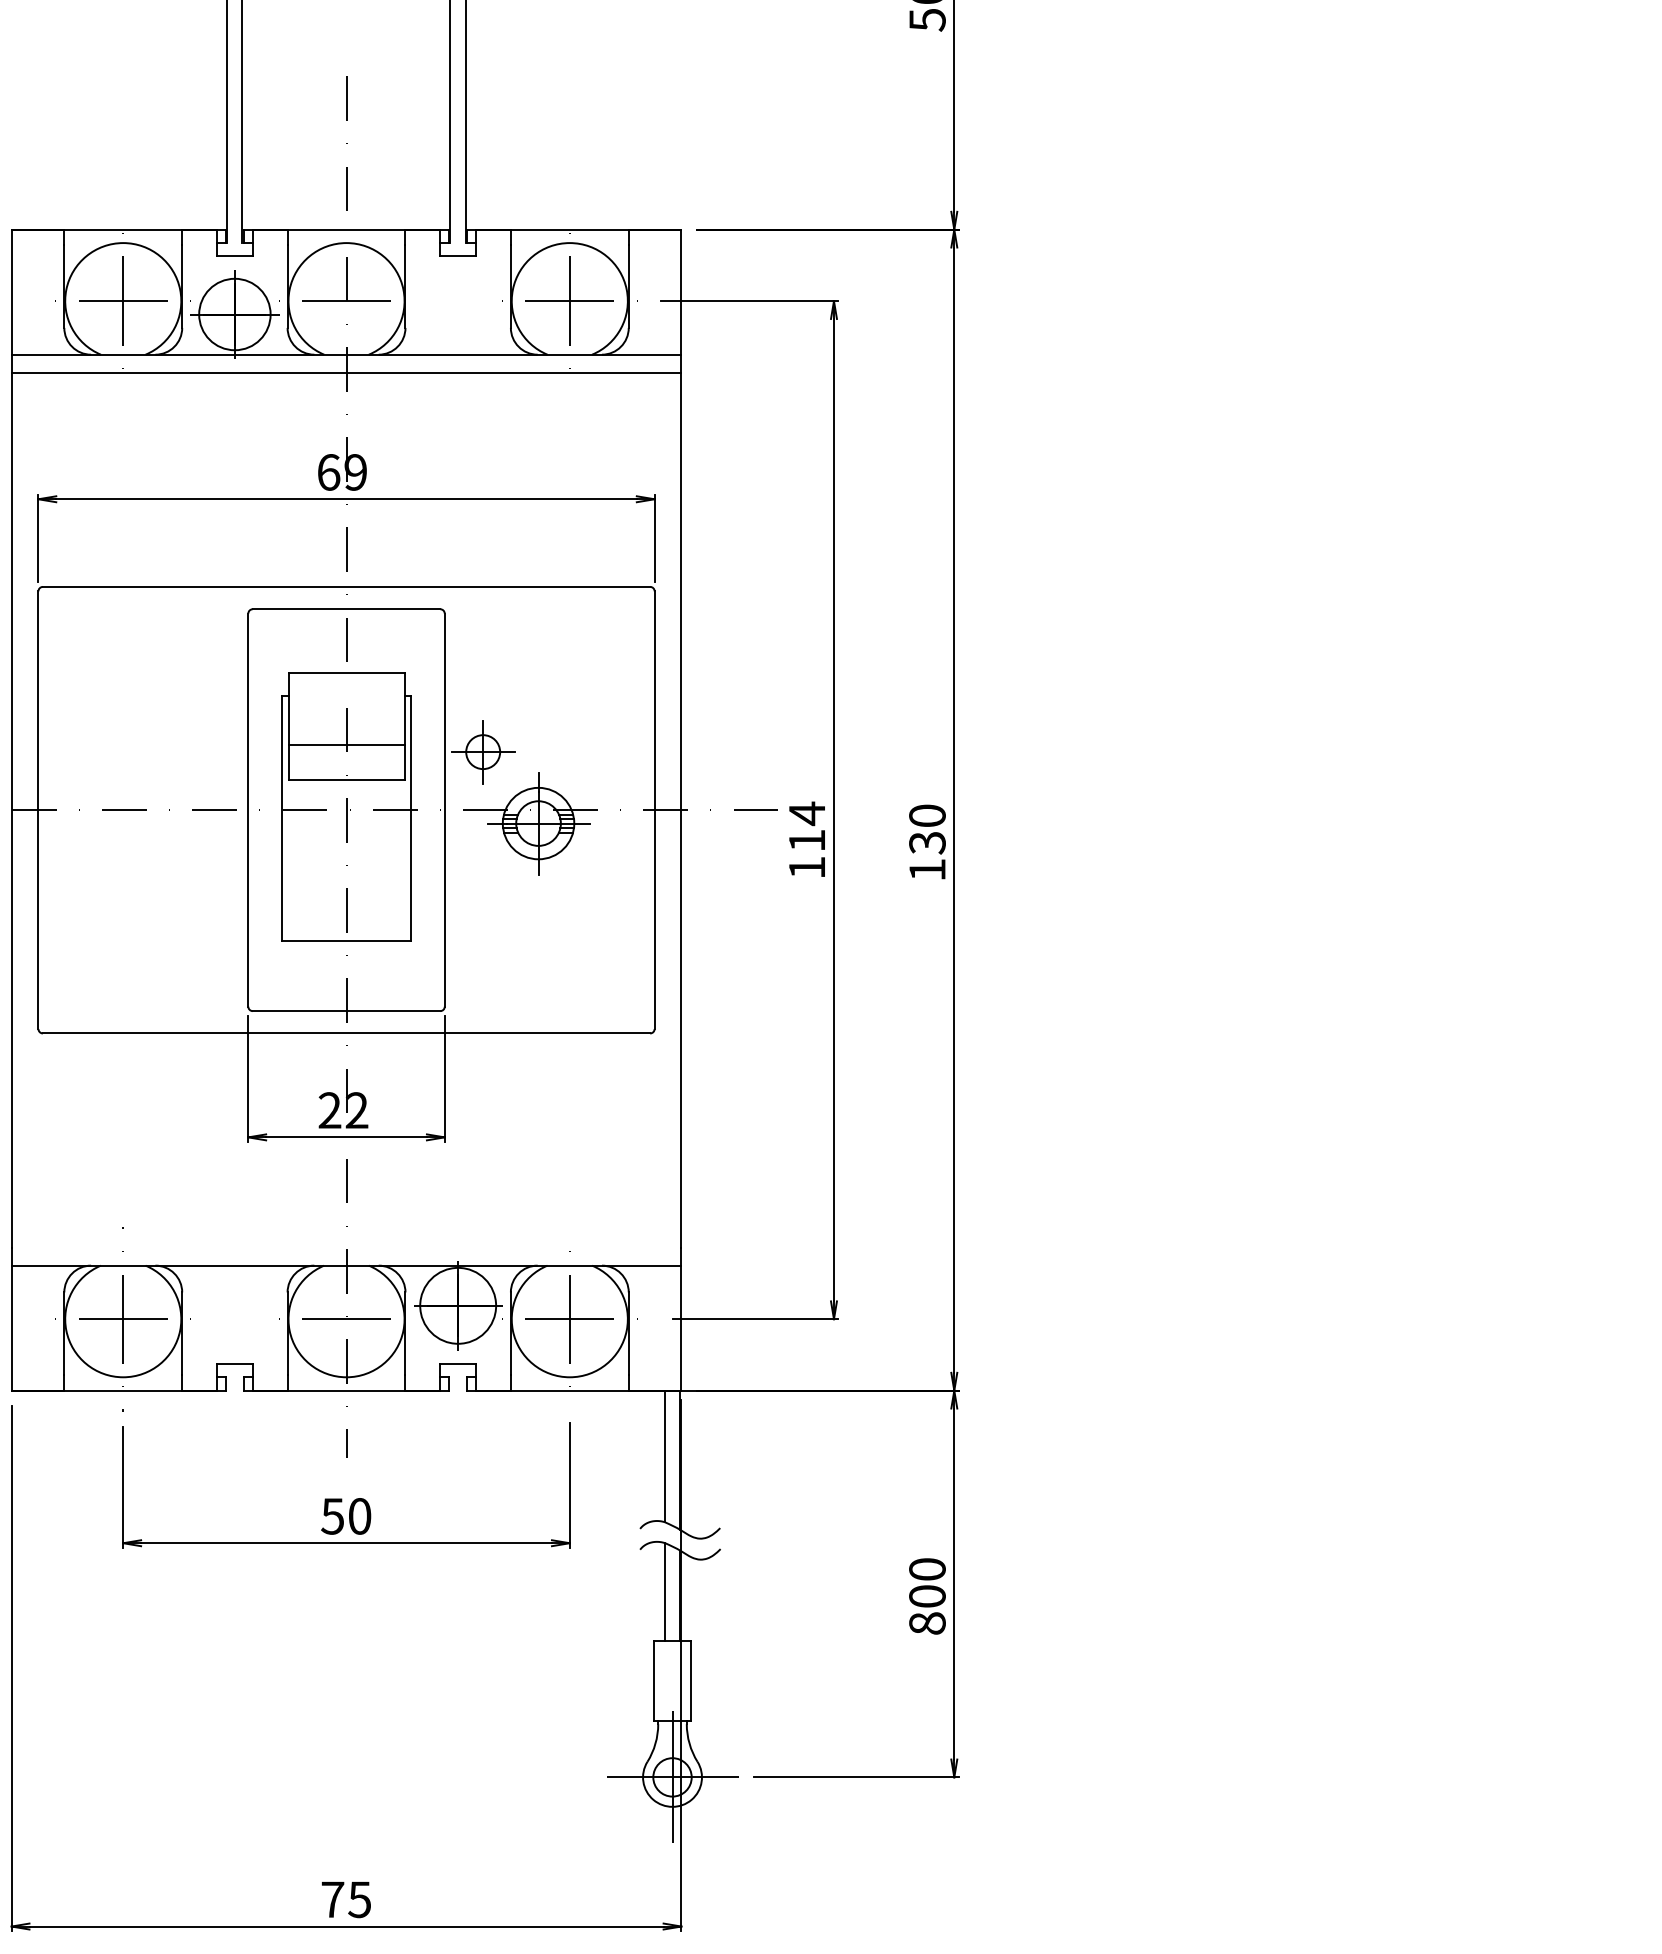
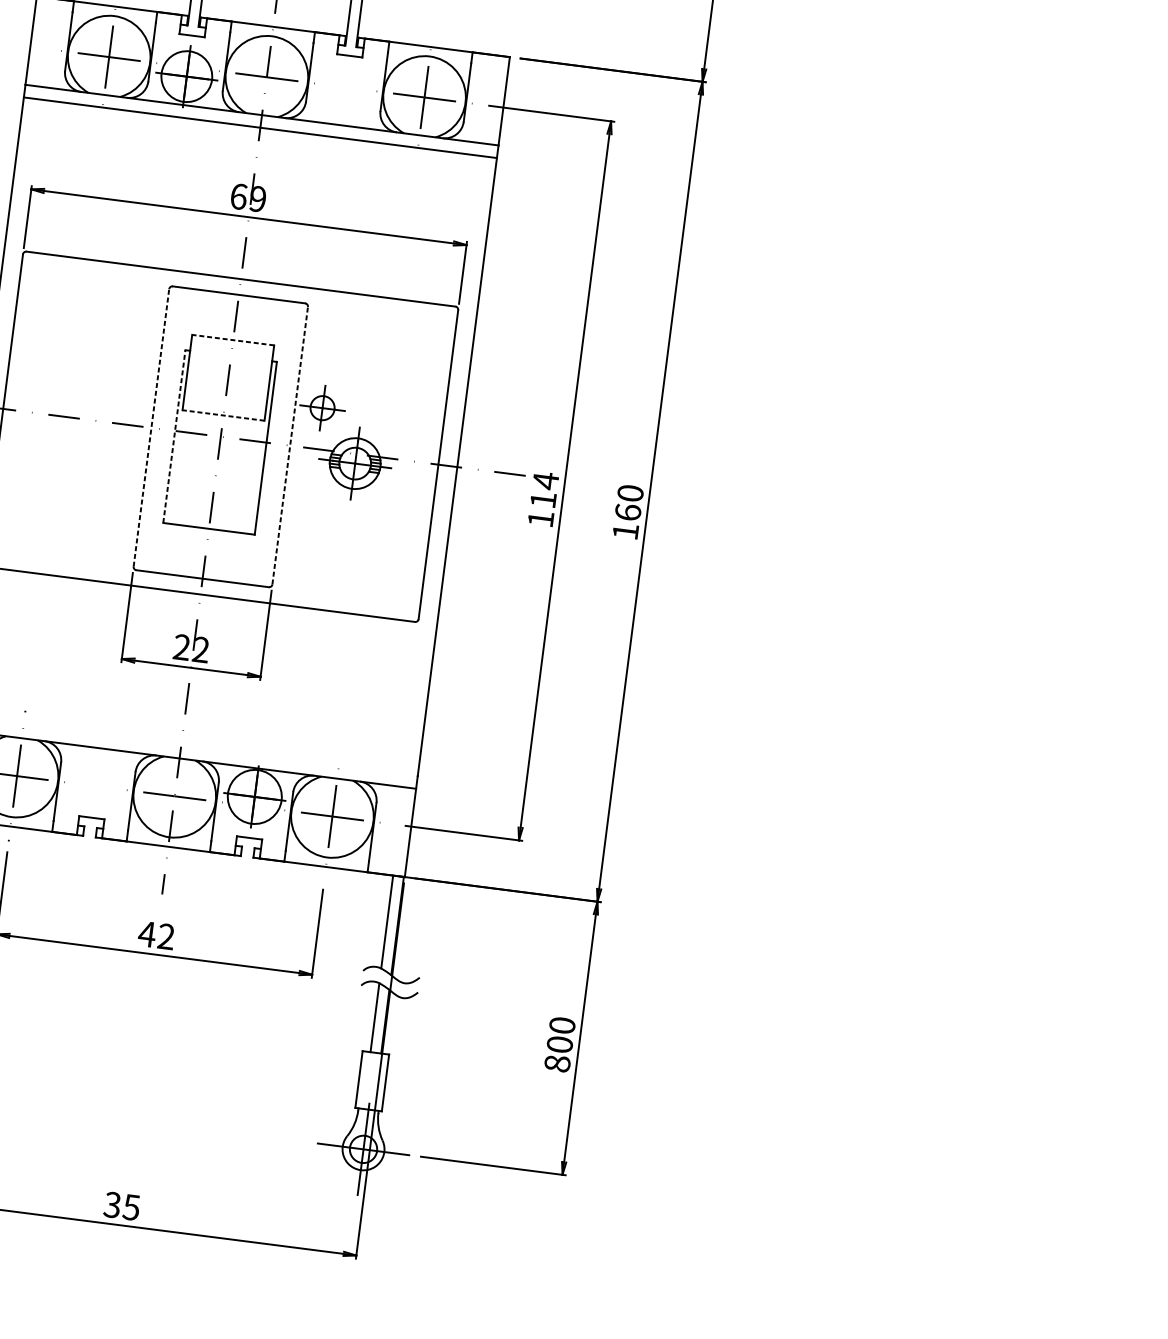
line: (346, 673) -> (233, 340), solid -> dashed
line: (346, 745) -> (226, 391), removed
line: (346, 780) -> (223, 415), solid -> dashed
line: (248, 809) -> (151, 427), solid -> dashed
line: (444, 809) -> (290, 445), solid -> dashed
line: (281, 817) -> (174, 436), solid -> dashed
text: (927, 842) -> (628, 512), 130 -> 160
text: (345, 1516) -> (156, 935), 50 -> 42
text: (332, 1899) -> (112, 1204), 75 -> 35

